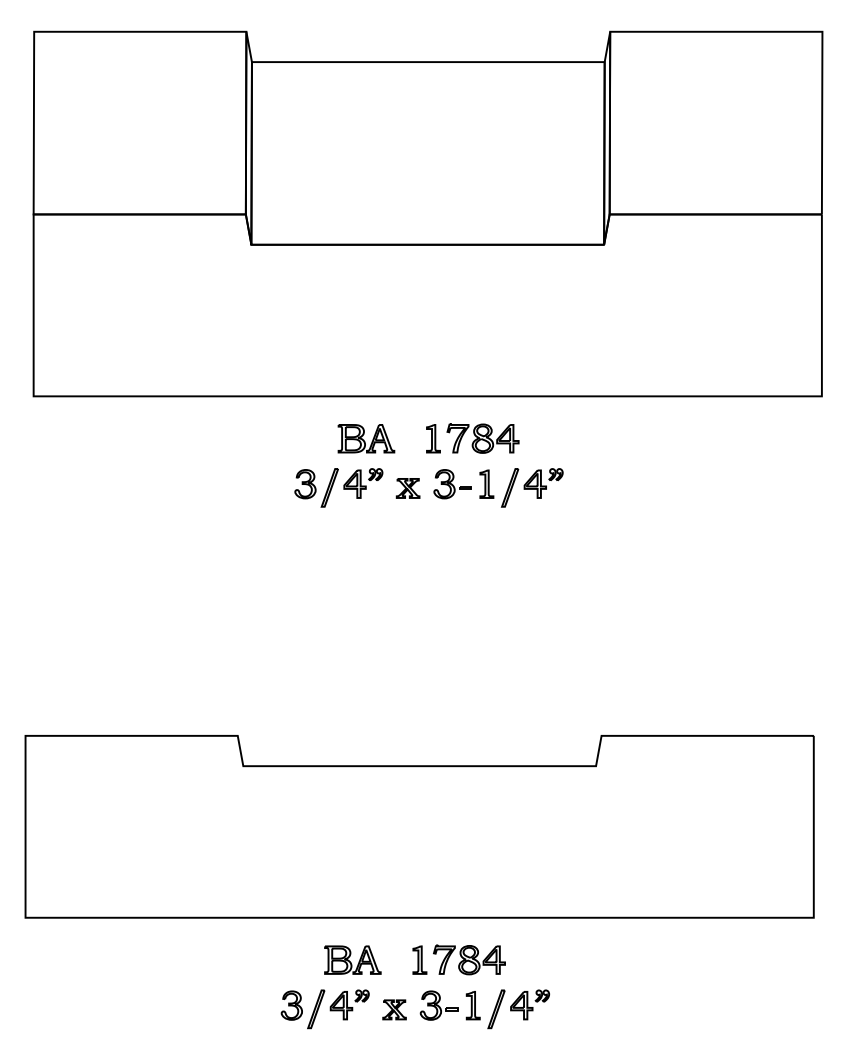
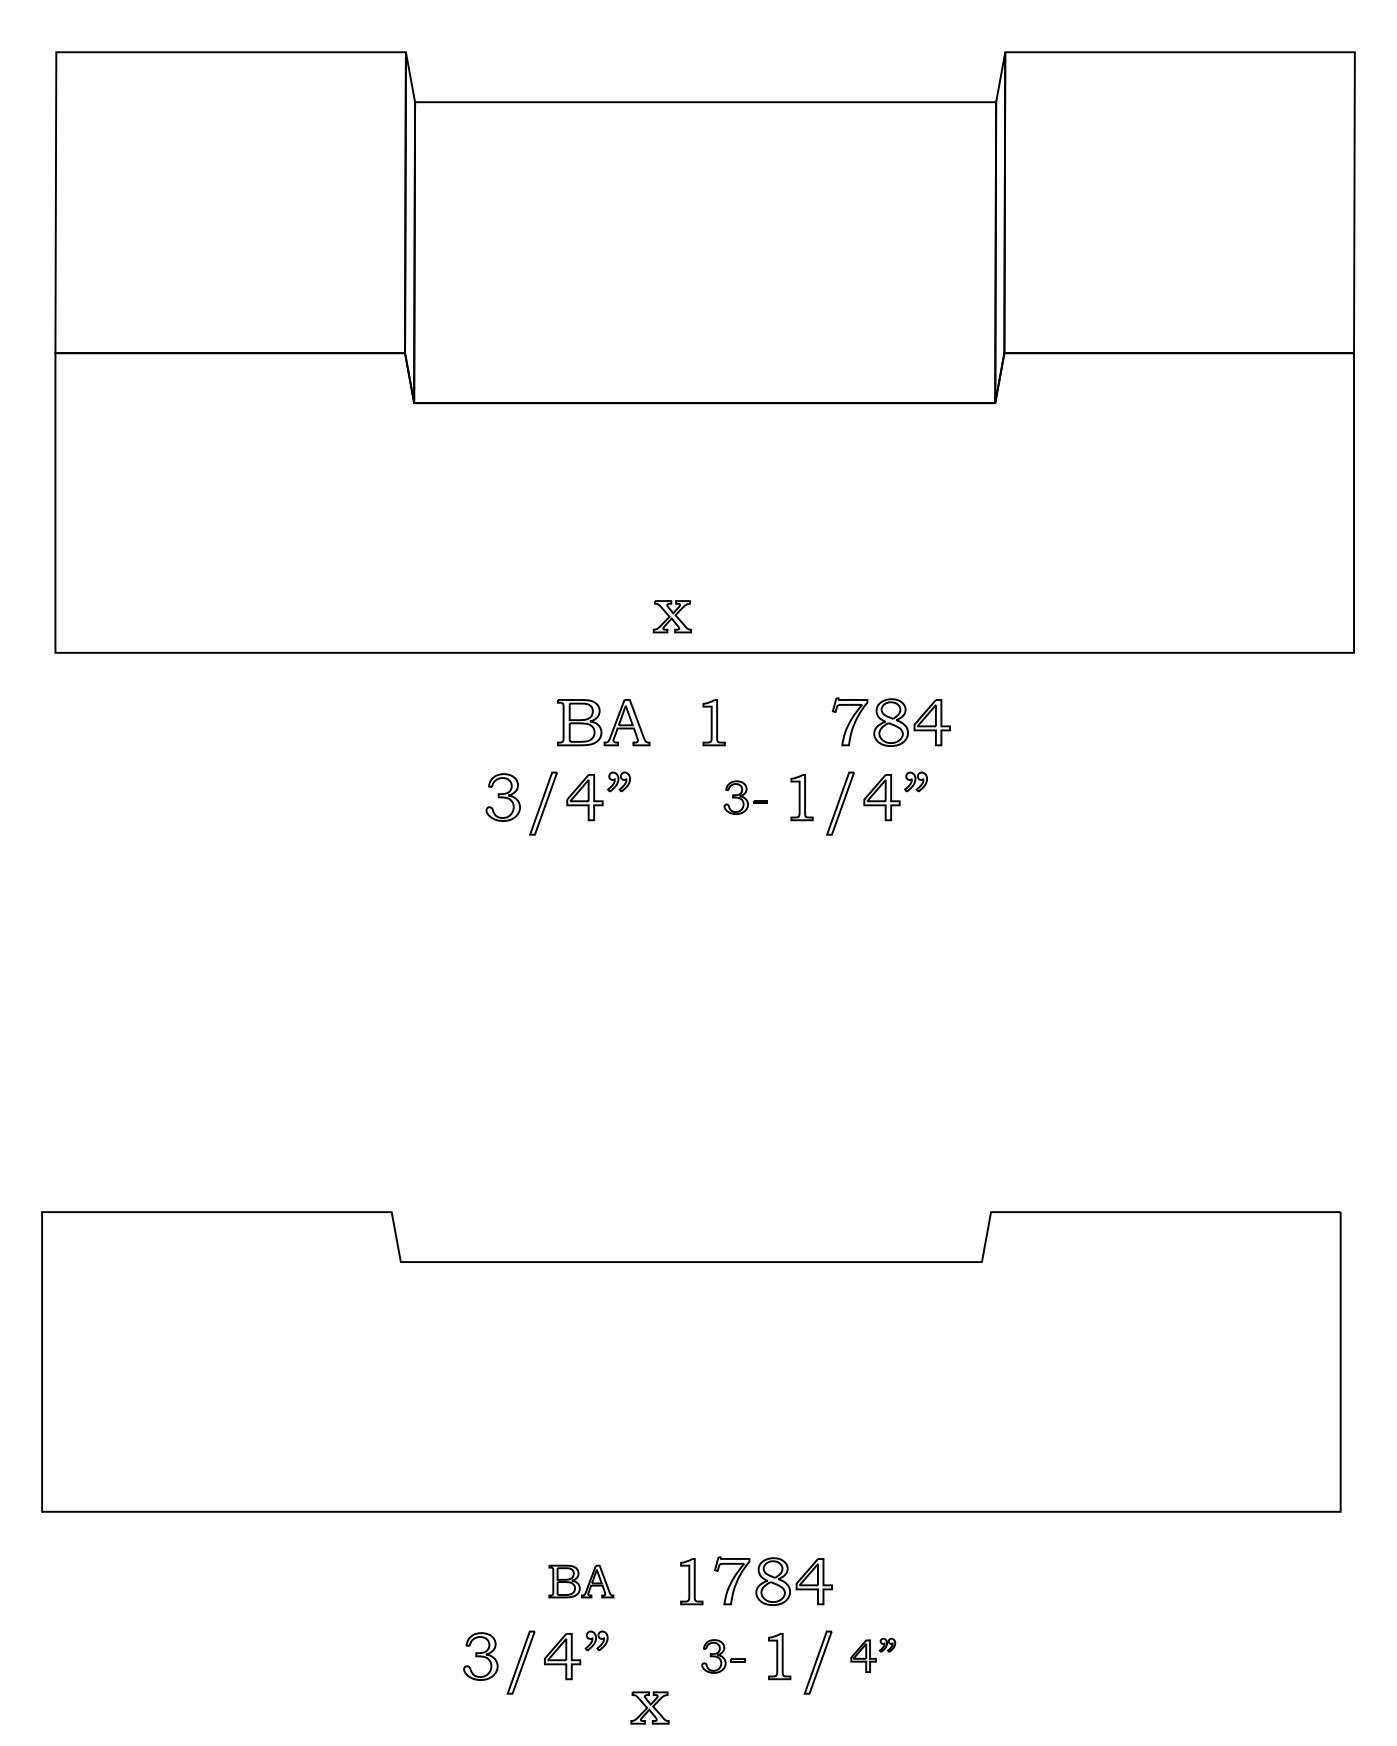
part: (482, 438) -> (890, 722), moved
part: (452, 484) -> (745, 798), size x0.7
part: (407, 488) -> (671, 616), moved
part: (352, 959) -> (580, 1580), size x0.7
part: (529, 1004) -> (872, 1654), size x0.7
part: (438, 1005) -> (722, 1656), size x0.7
part: (394, 1009) -> (649, 1707), moved

